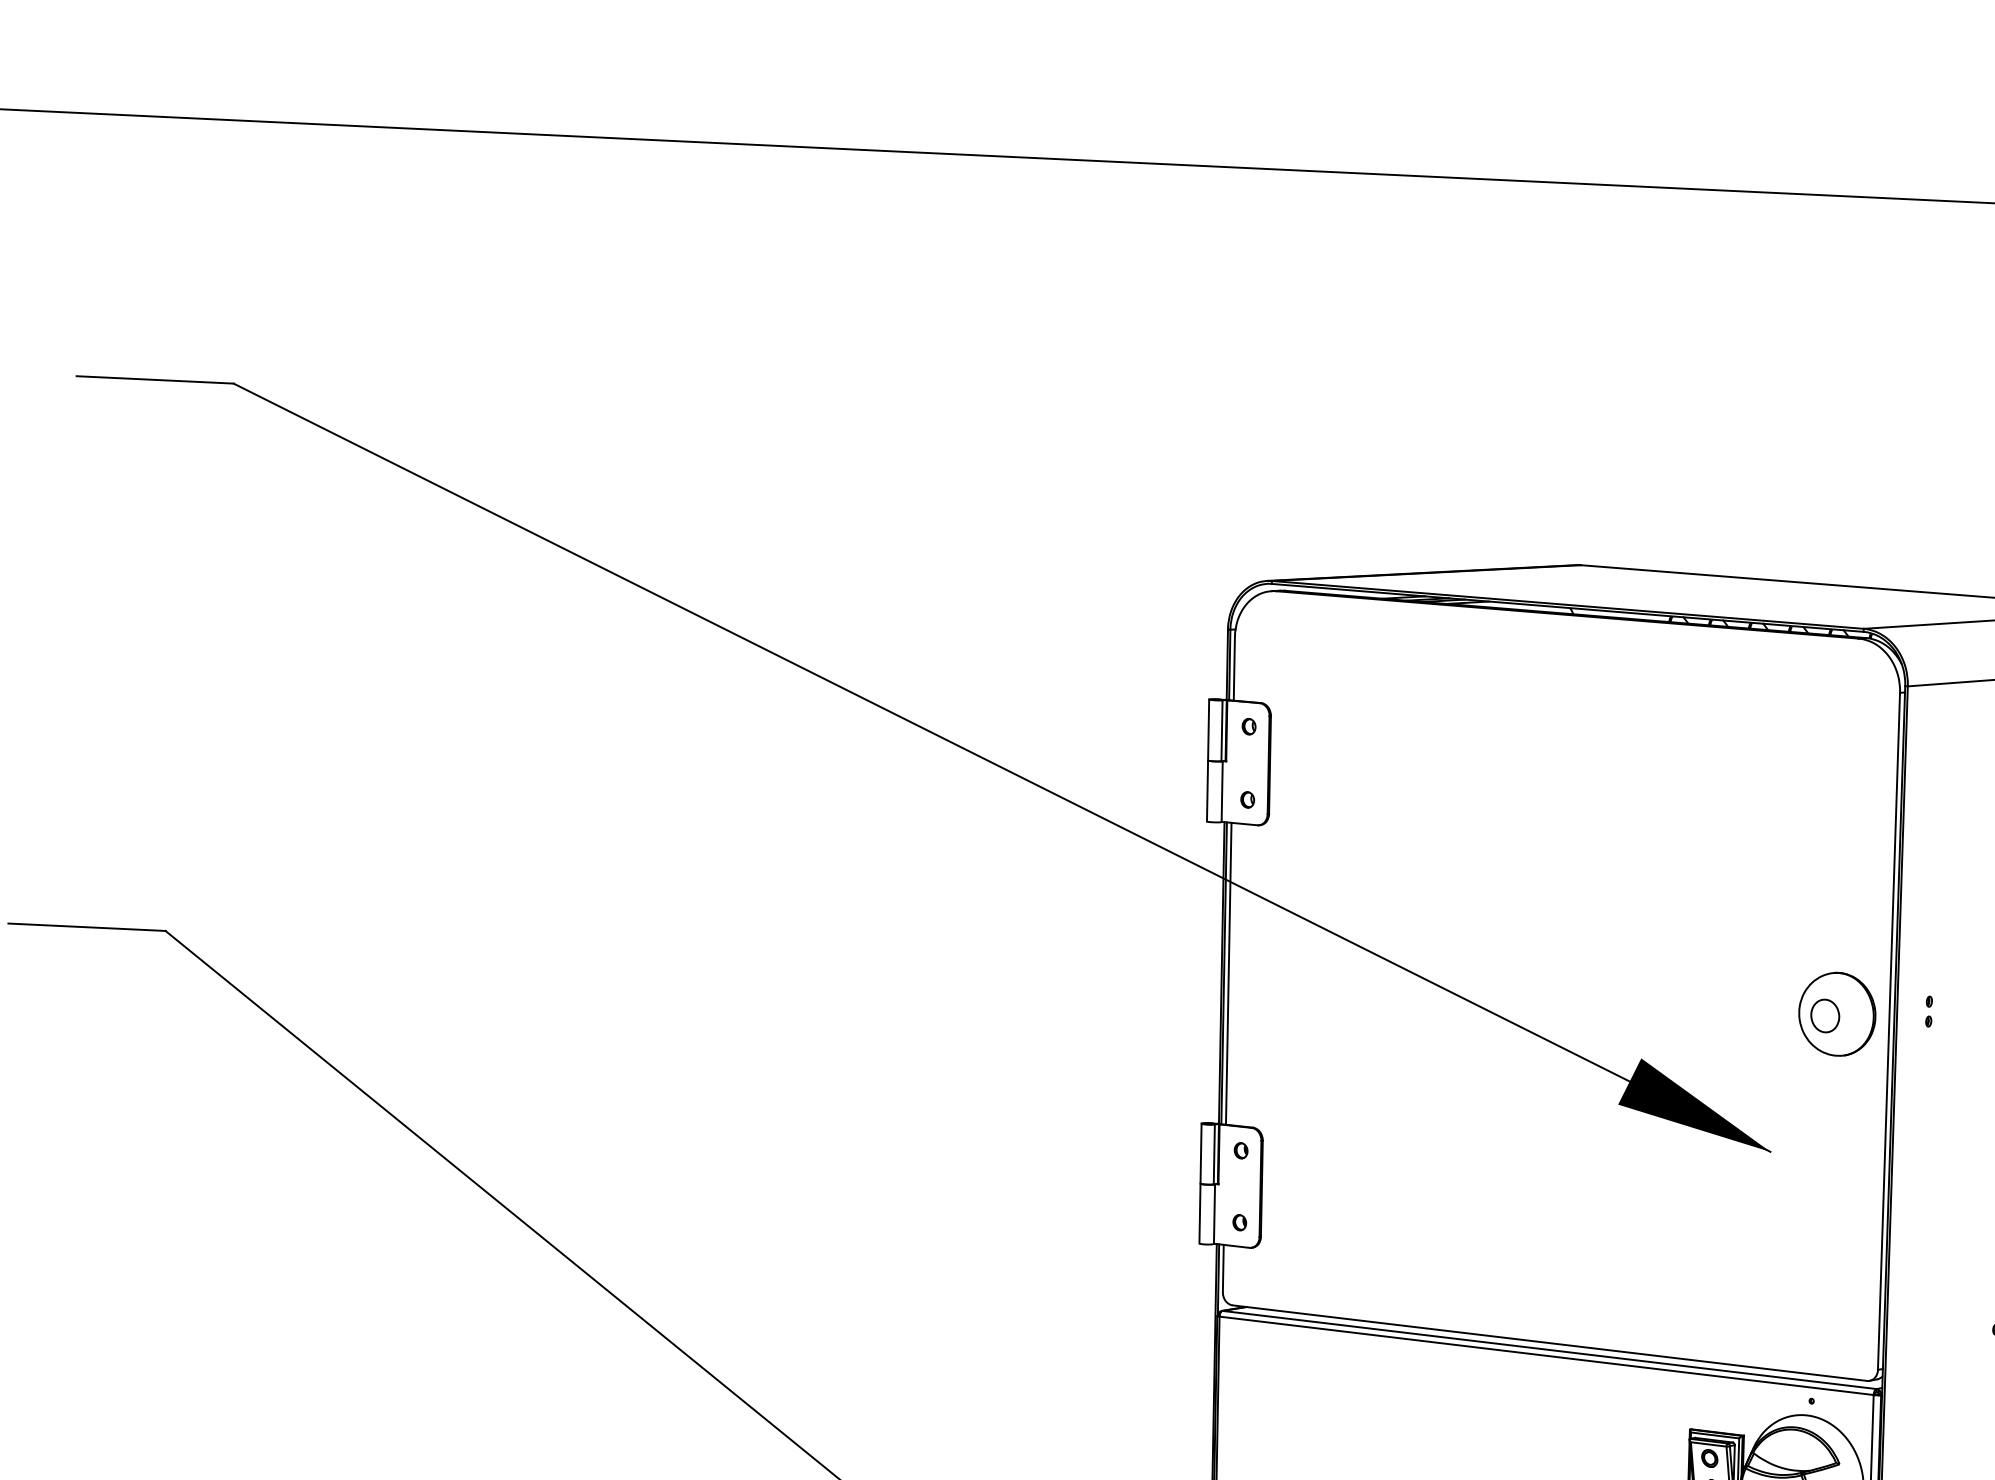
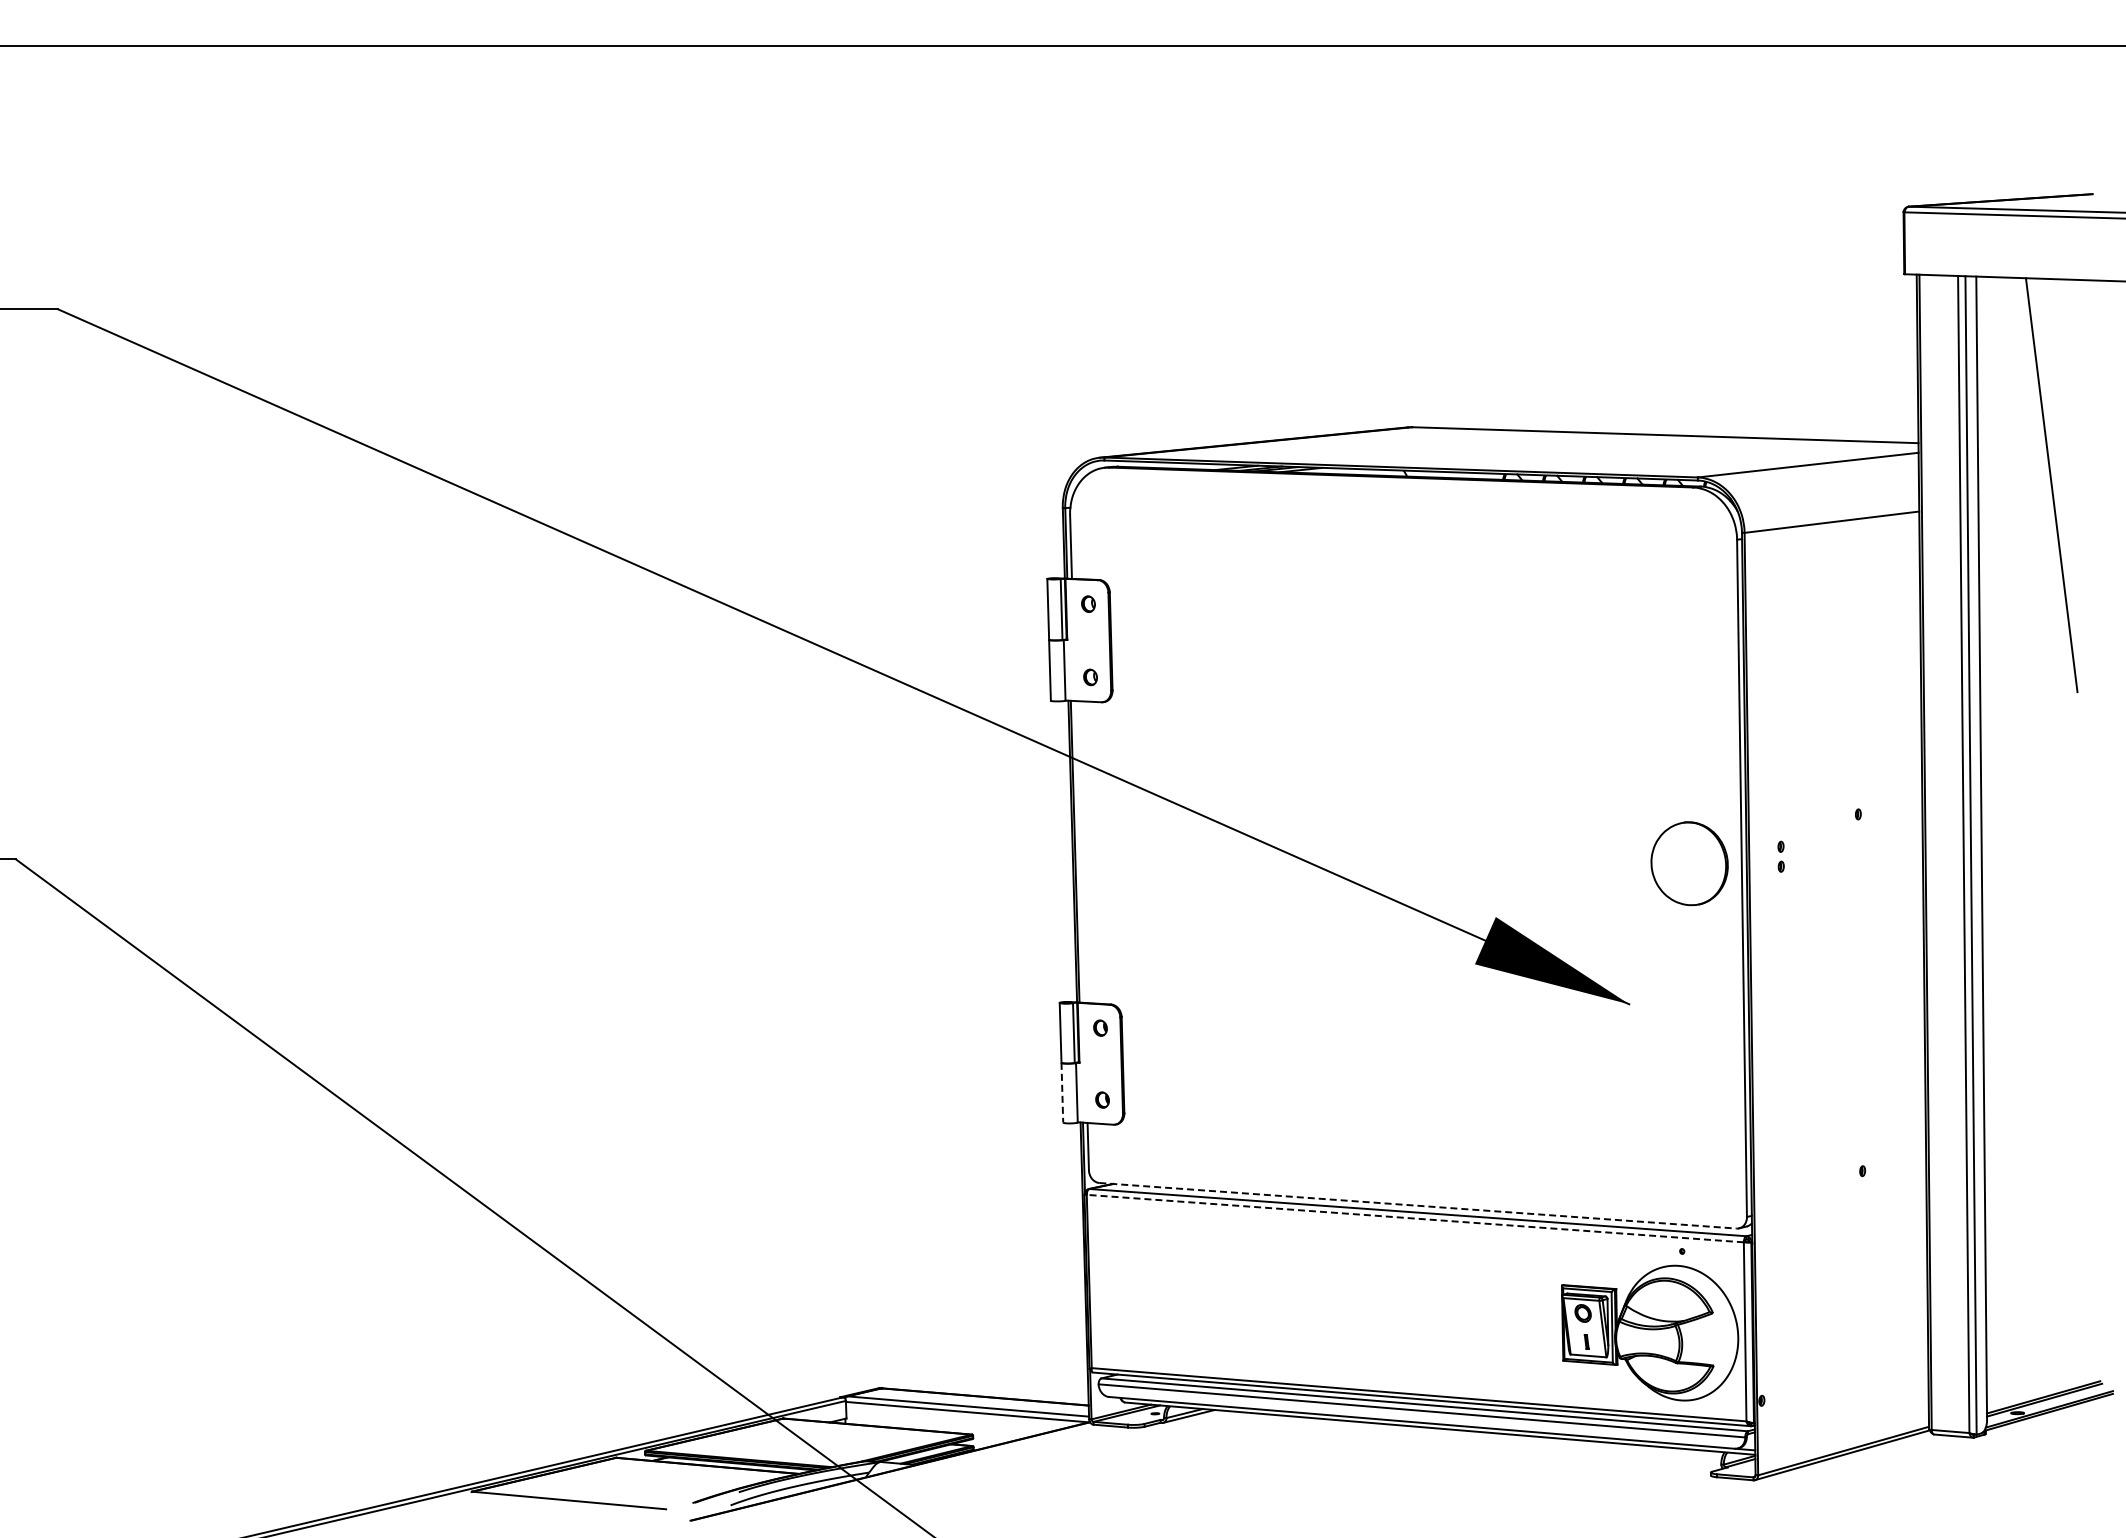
line: (1228, 973) -> (1079, 851), removed
part: (1825, 1015) -> (1677, 865), removed
line: (1200, 1213) -> (1062, 1092), solid -> dashed
line: (1550, 1342) -> (1418, 1205), solid -> dashed
line: (1545, 1355) -> (1414, 1218), solid -> dashed

